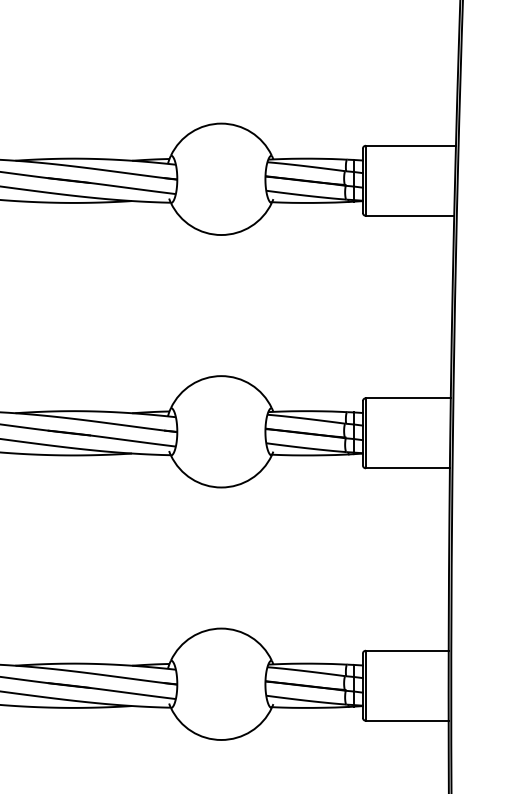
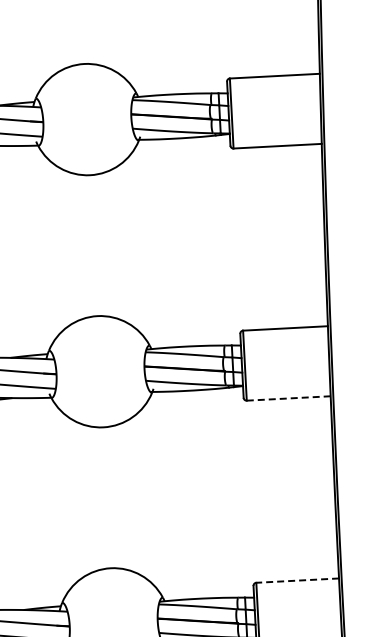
line: (408, 468) -> (289, 398), solid -> dashed
line: (406, 650) -> (296, 580), solid -> dashed

